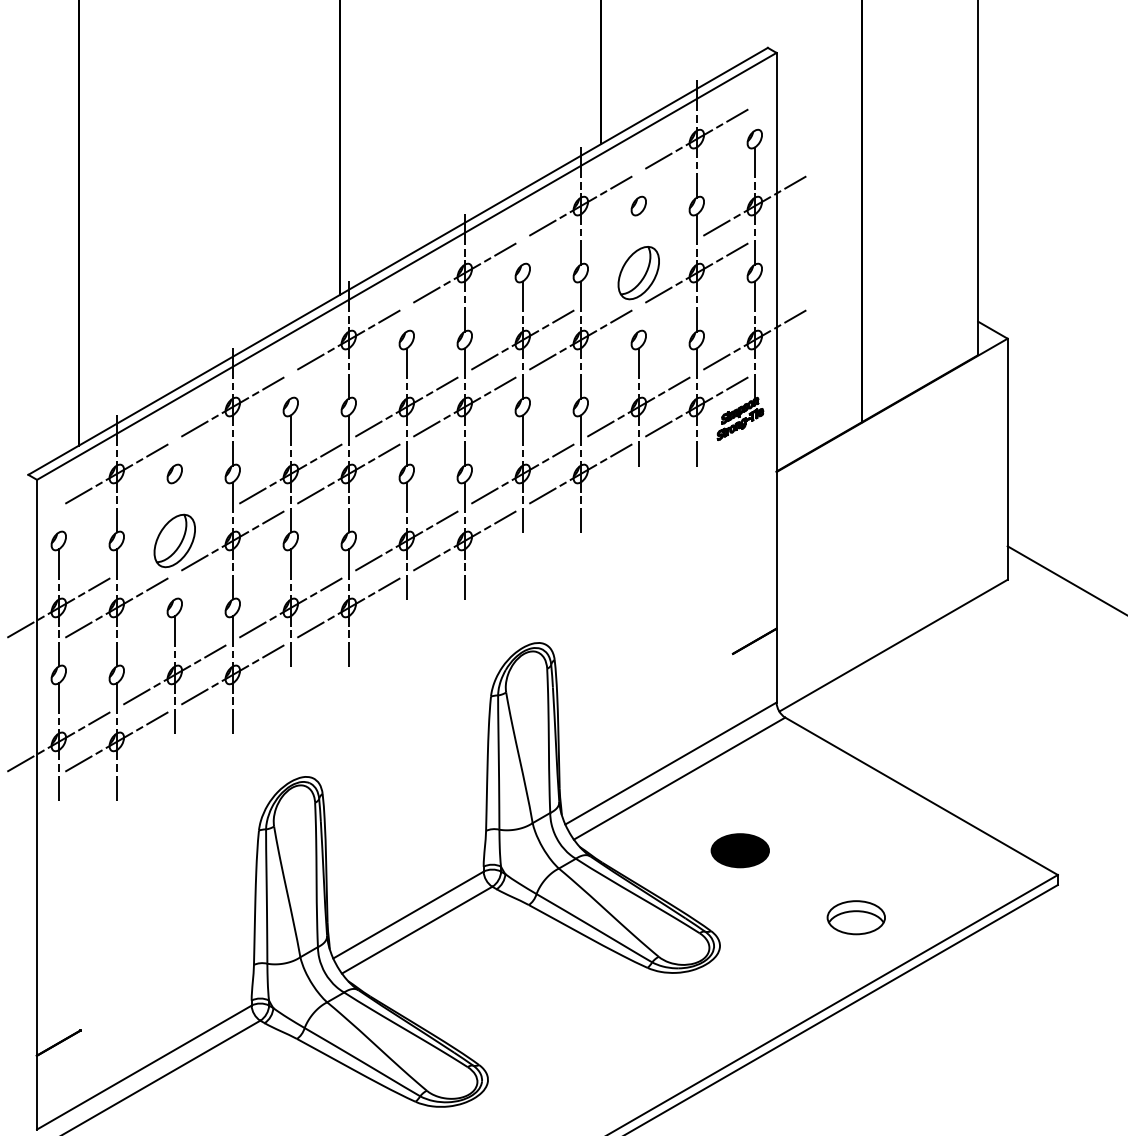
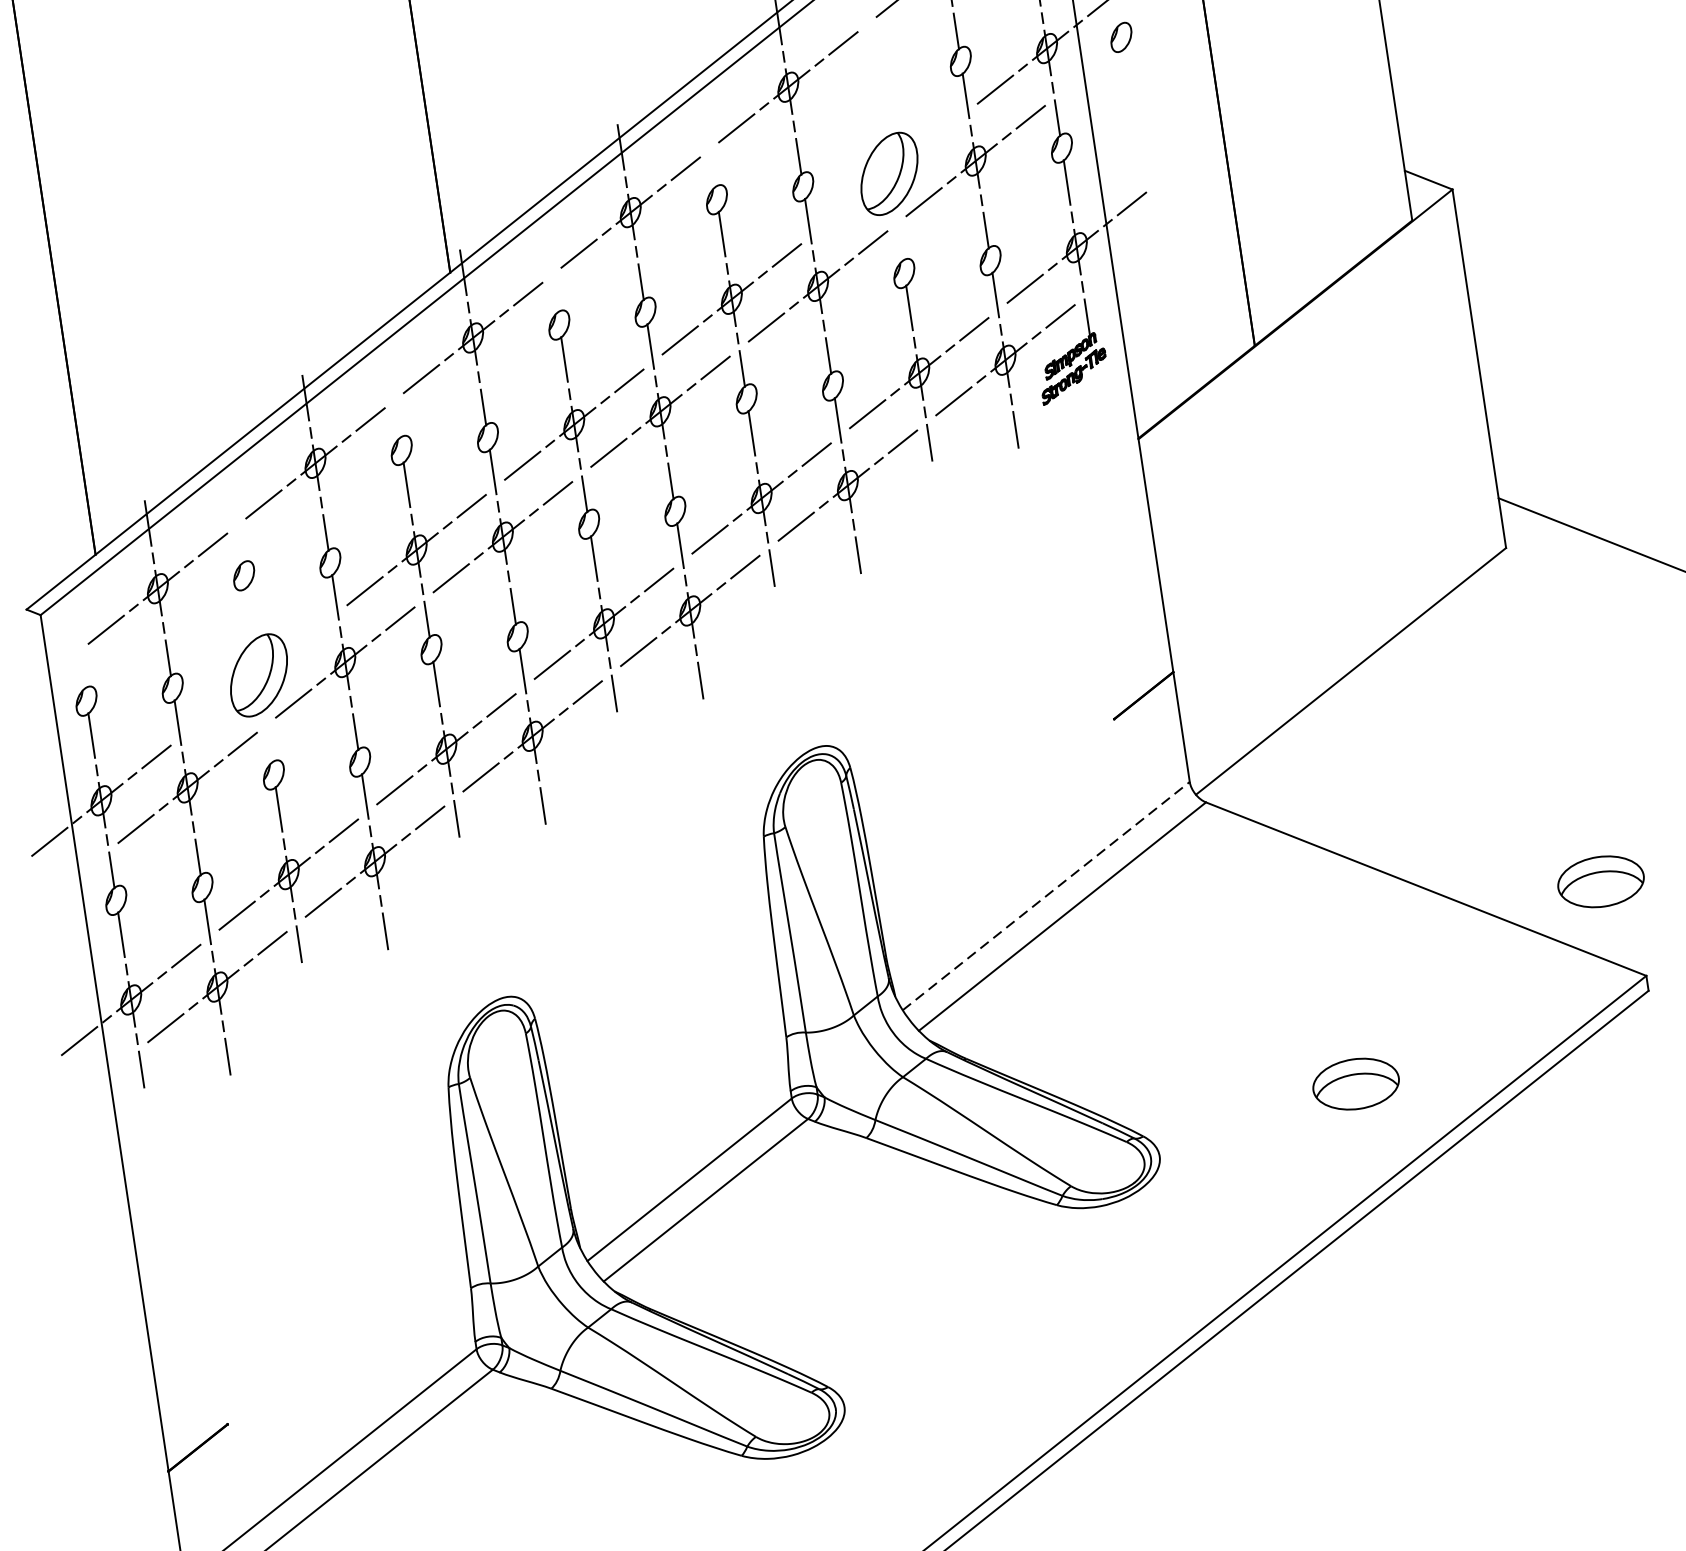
part: (638, 205) -> (1120, 36), moved
line: (670, 763) -> (1045, 896), solid -> dashed
part: (1036, 808) -> (1599, 881), added
part: (739, 850) -> (1167, 1010), removed

